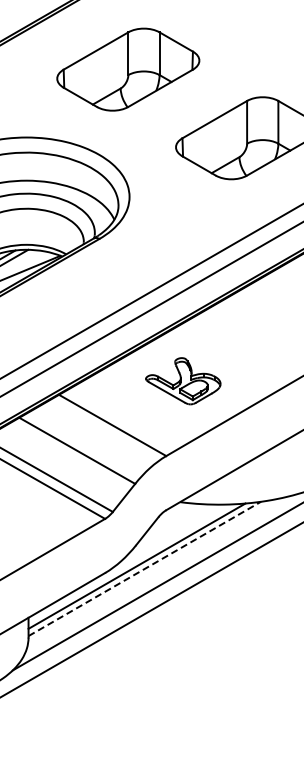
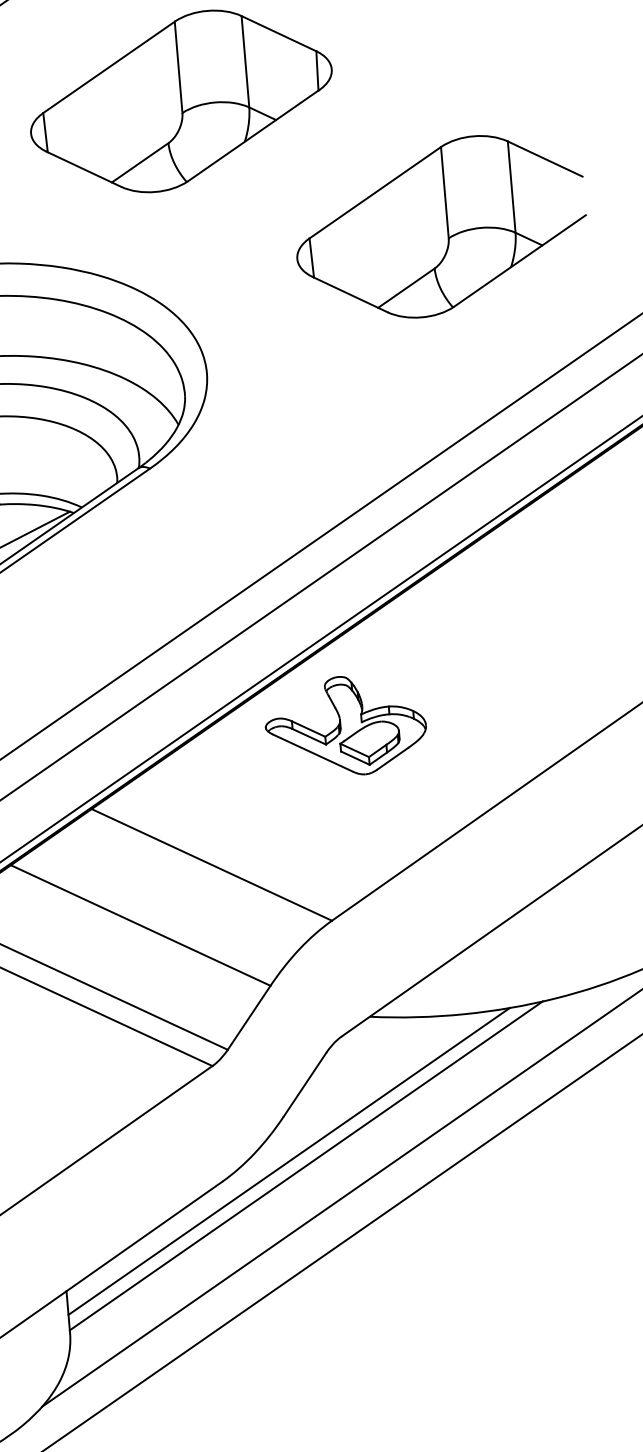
part: (183, 381) -> (346, 726), moved
line: (145, 568) -> (307, 1164), dashed -> solid

